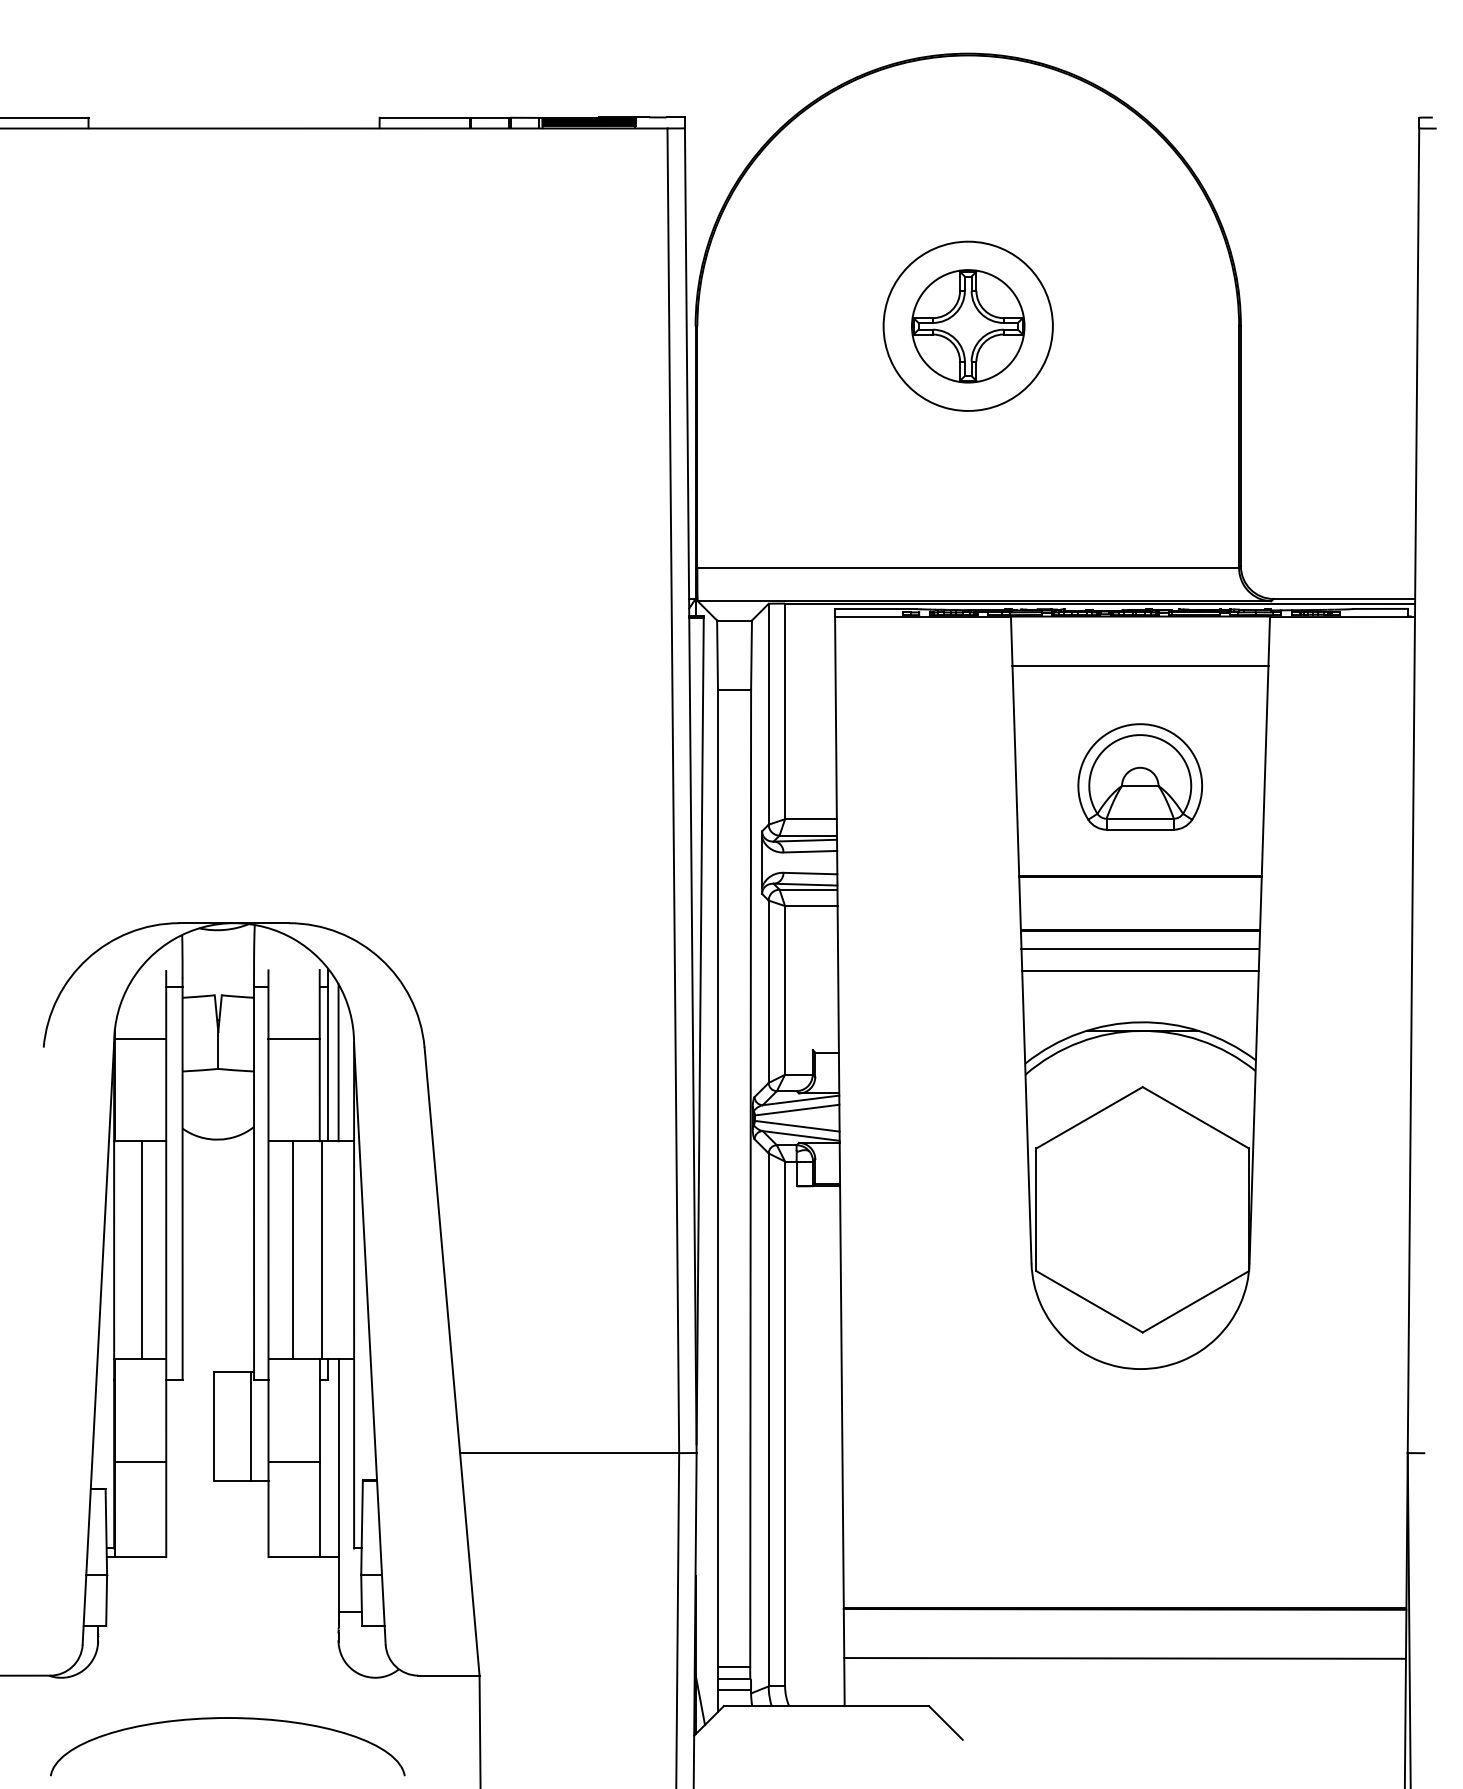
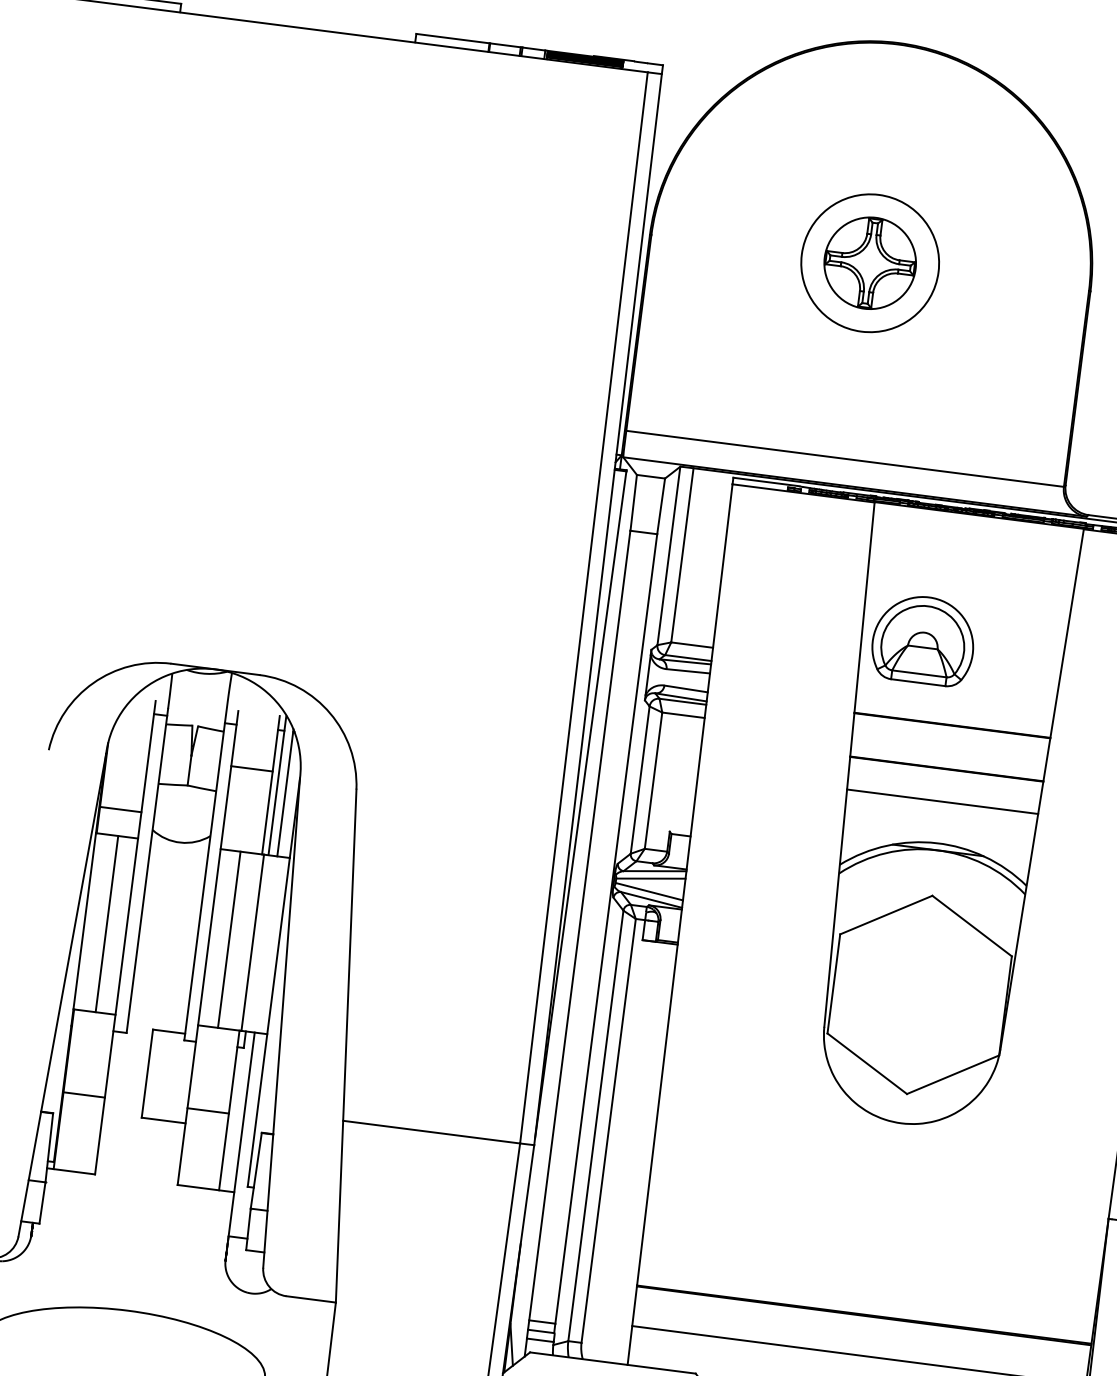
line: (1140, 665) -> (974, 555), removed
part: (1140, 776) -> (923, 639), moved
line: (1140, 949) -> (944, 784), removed
line: (140, 1038) -> (120, 809), moved
line: (251, 1425) -> (177, 1076), removed

